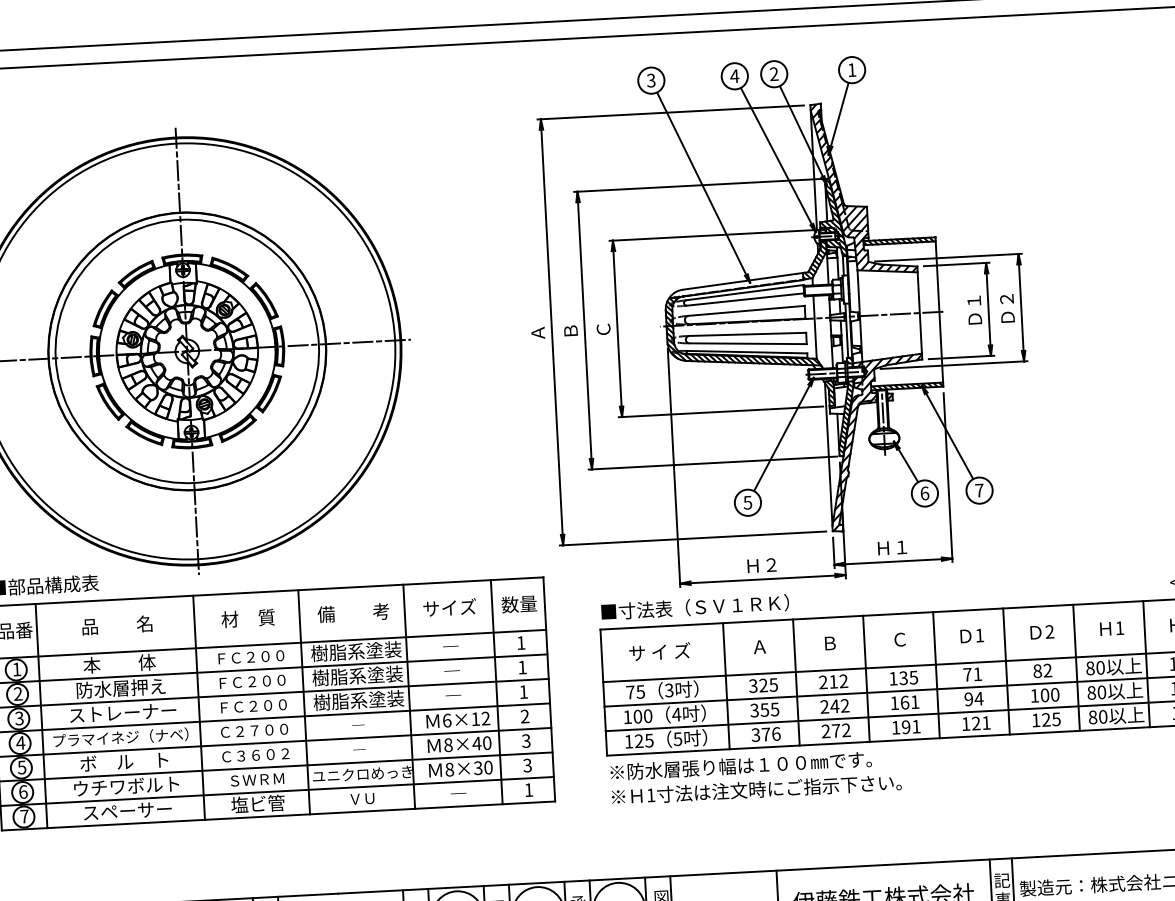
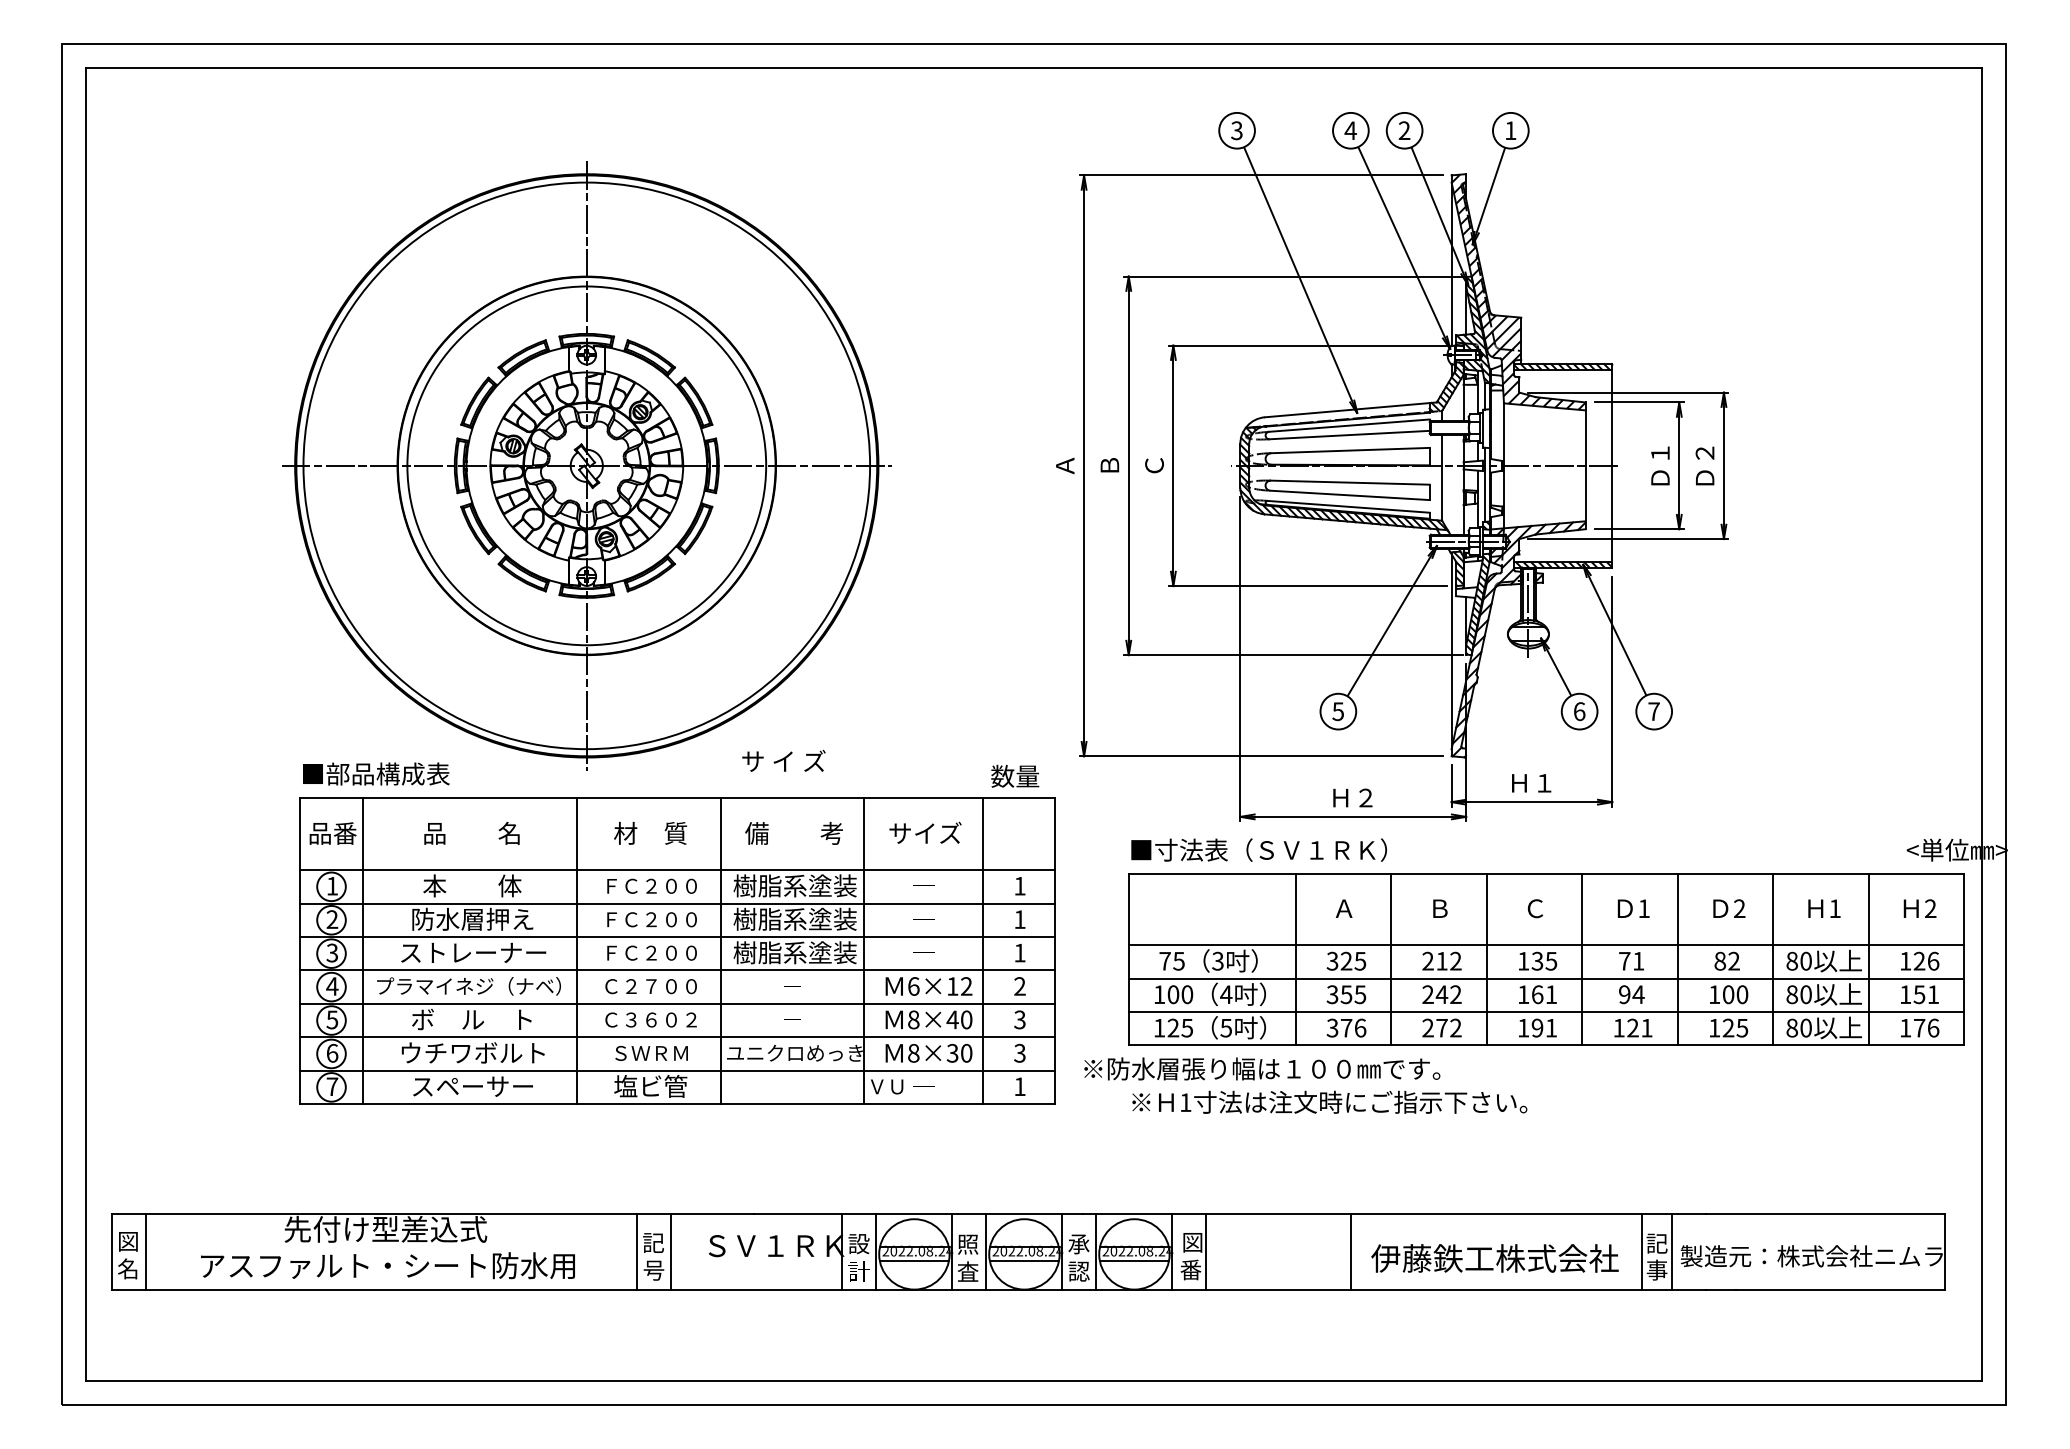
text: (519, 603) -> (1015, 775), moved
text: (659, 651) -> (783, 760), moved
text: (741, 765) -> (1262, 1068), moved
text: (362, 798) -> (887, 1086), moved

